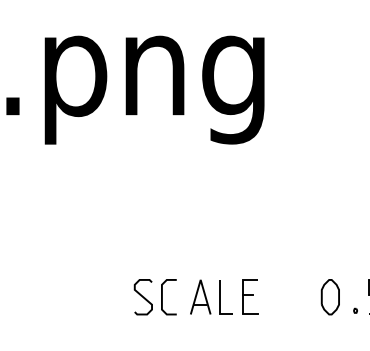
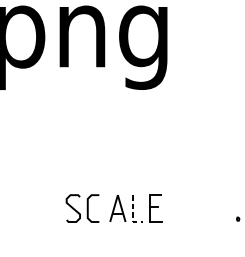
part: (329, 297) -> (217, 208), removed
line: (220, 304) -> (133, 214), solid -> dashed

